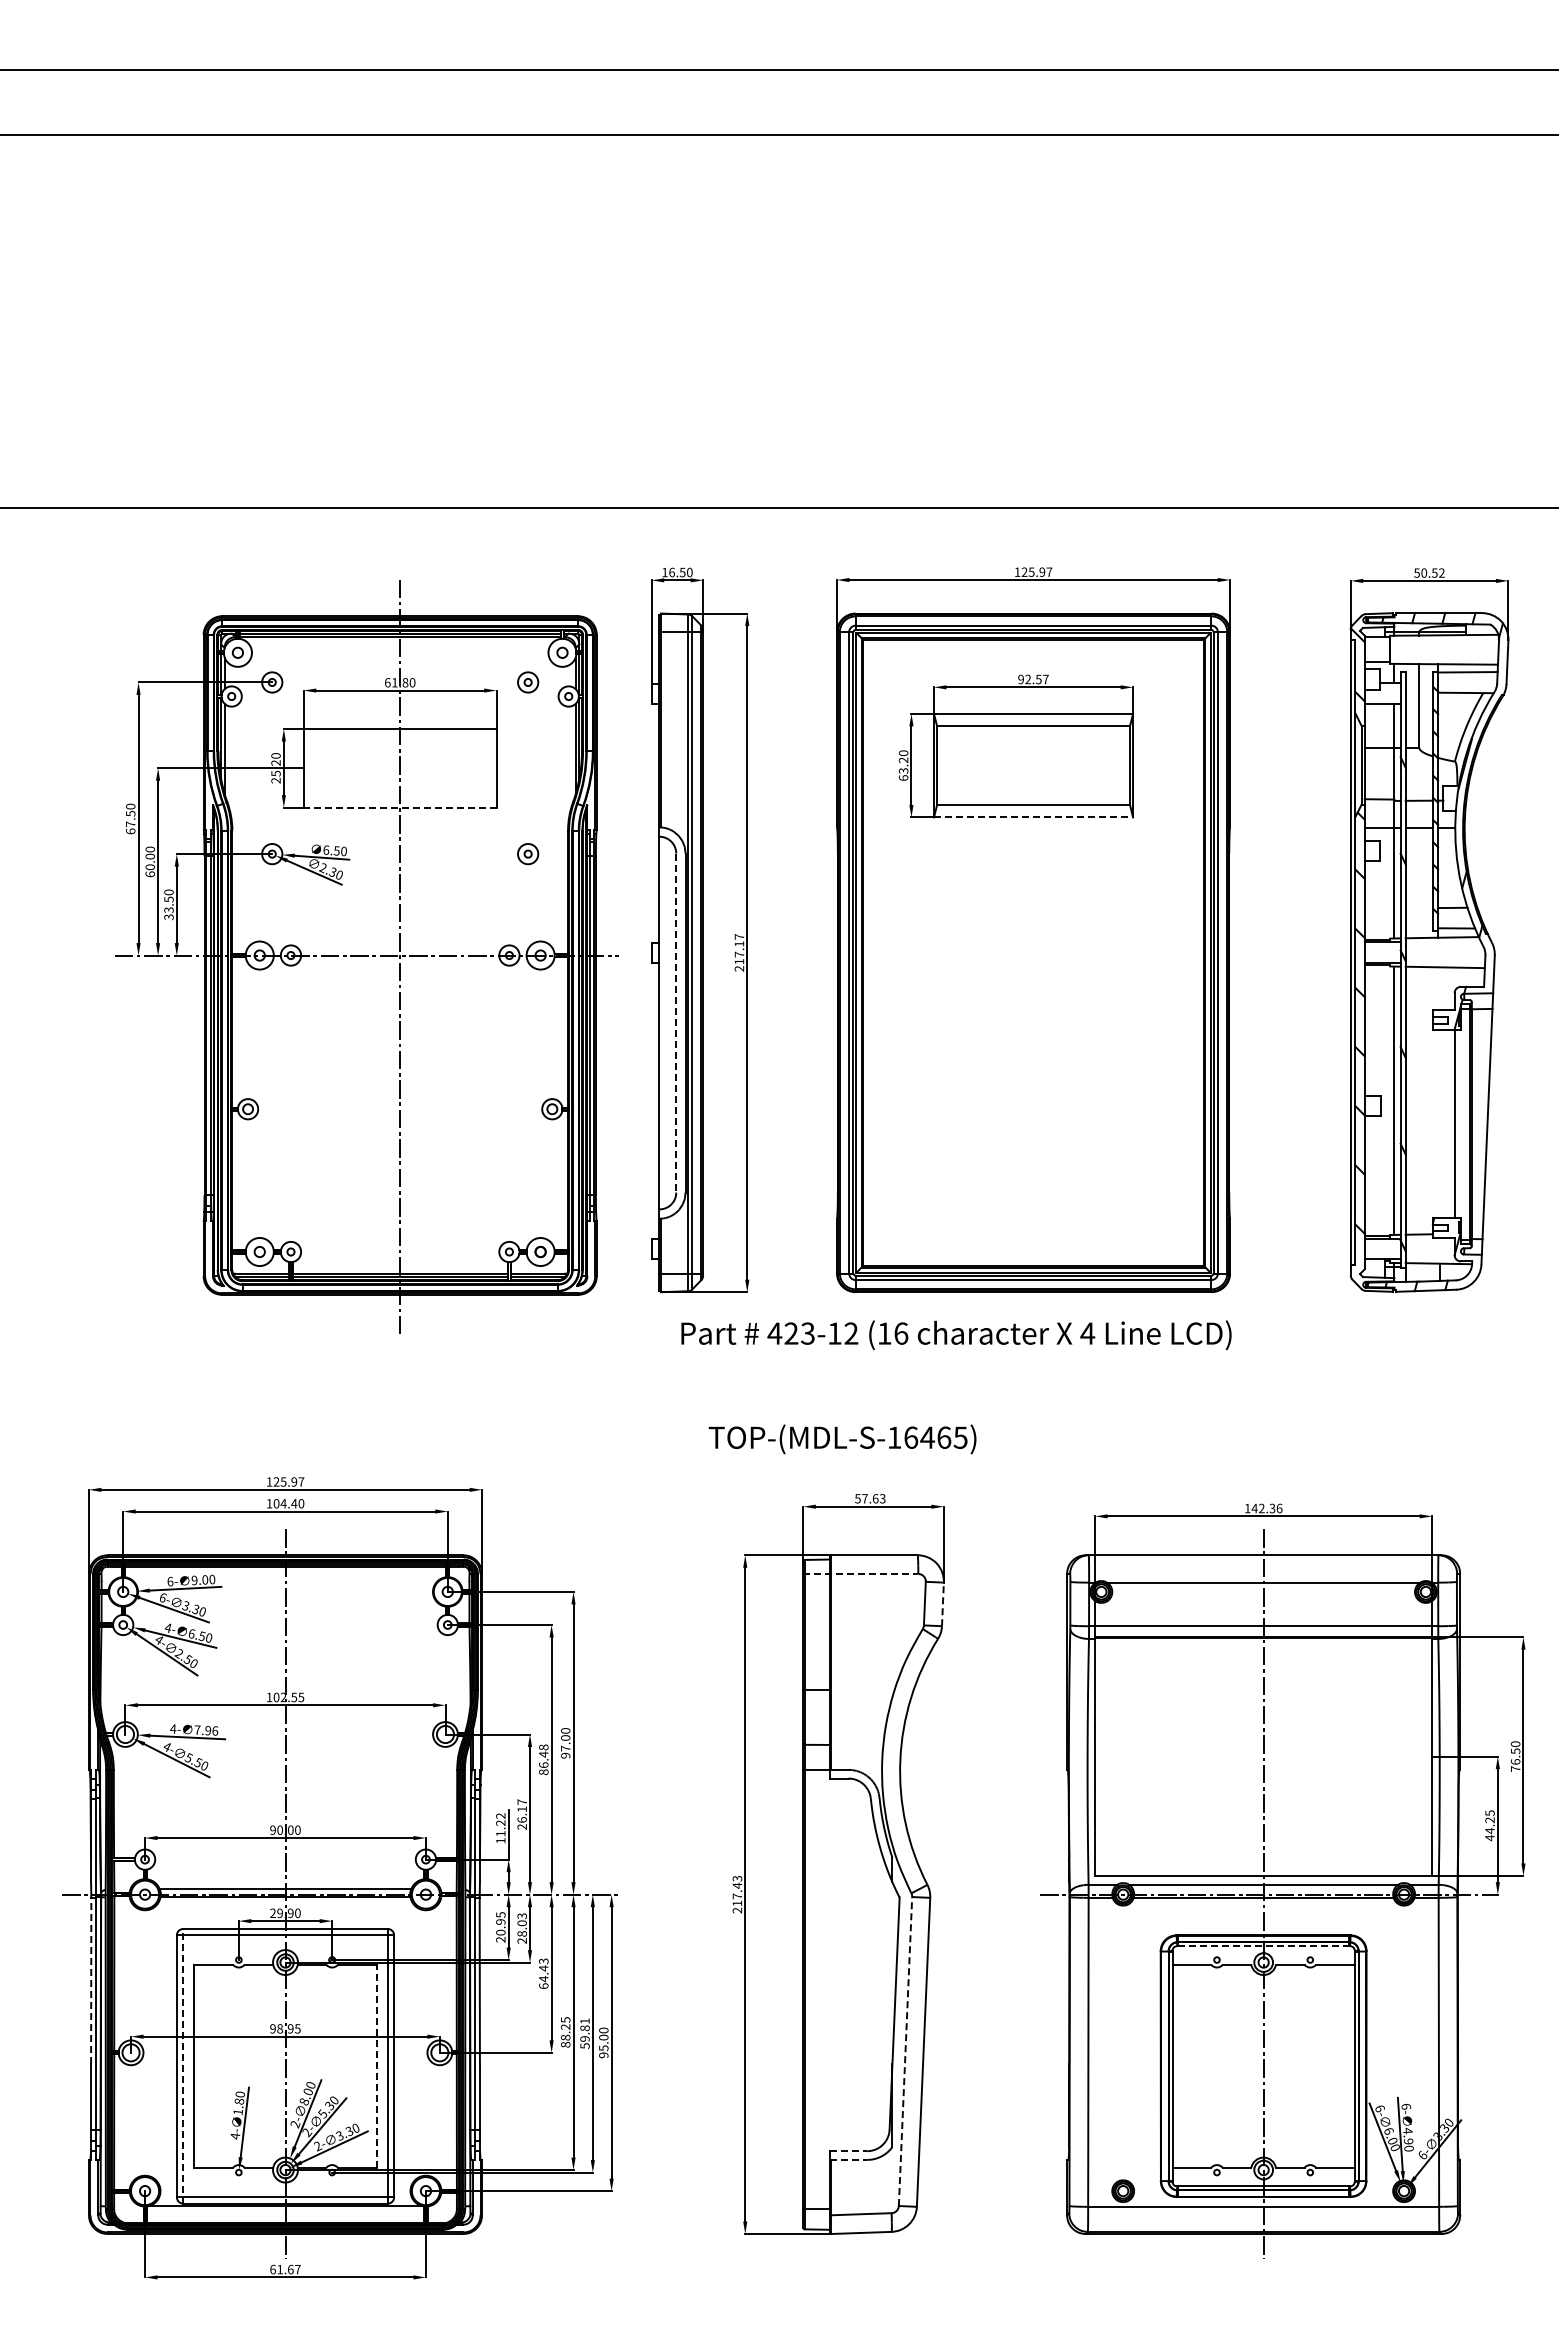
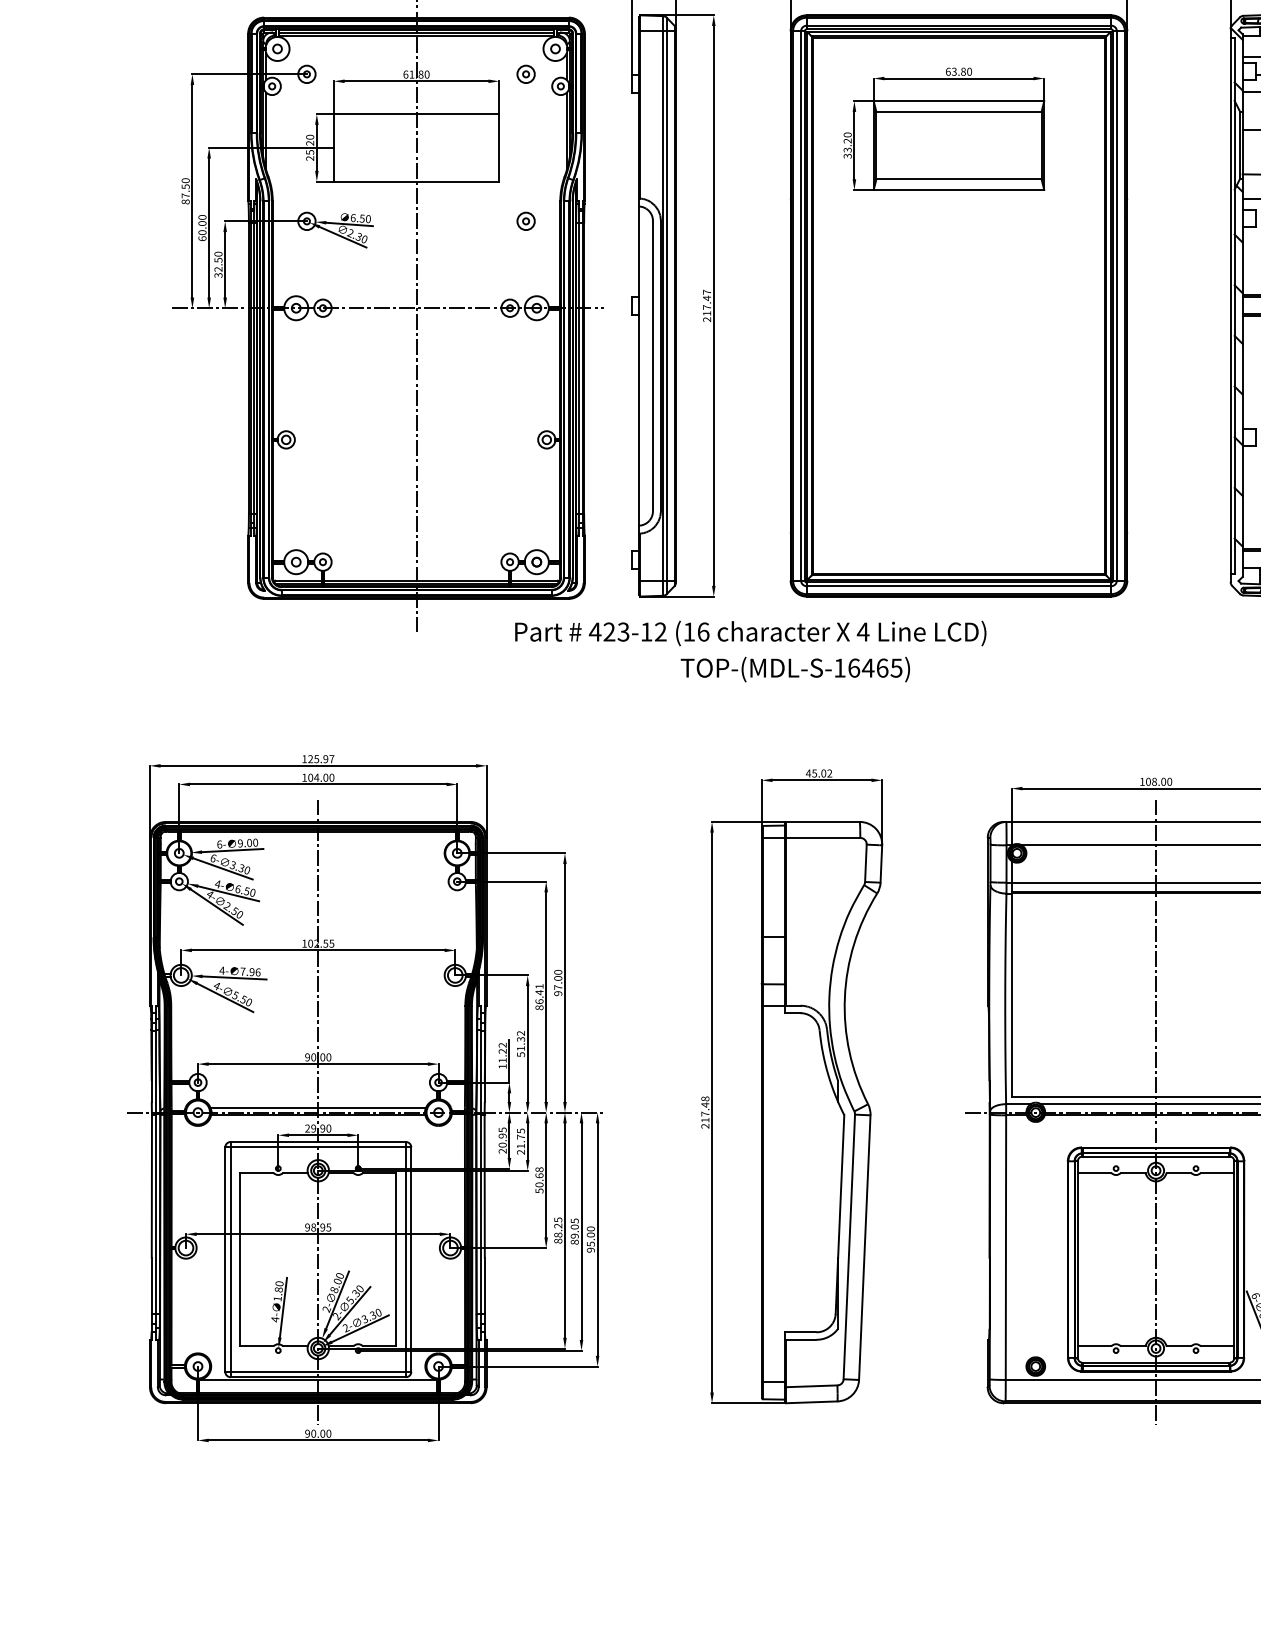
text: (1033, 679) -> (958, 71), 92.57 -> 63.80
text: (903, 777) -> (847, 155), 63.20 -> 33.20
line: (399, 807) -> (415, 181), dashed -> solid
line: (1033, 817) -> (958, 190), dashed -> solid
text: (130, 831) -> (185, 202), 67.50 -> 87.50
text: (169, 910) -> (218, 269), 33.50 -> 32.50
text: (739, 944) -> (707, 298), 217.17 -> 217.47
line: (676, 1023) -> (653, 366), dashed -> solid
text: (956, 1335) -> (750, 633), moved
text: (842, 1439) -> (795, 669), moved
text: (869, 1498) -> (818, 773), 57.63 -> 45.02
text: (294, 1503) -> (325, 777), 104.40 -> 104.00
text: (1266, 1508) -> (1158, 781), 142.36 -> 108.00
line: (861, 1574) -> (811, 838), dashed -> solid
line: (942, 1604) -> (881, 864), dashed -> solid
text: (543, 1747) -> (539, 986), 86.48 -> 86.41
text: (521, 1814) -> (520, 1043), 26.17 -> 51.32
text: (737, 1878) -> (705, 1098), 217.43 -> 217.48
text: (521, 1924) -> (520, 1138), 28.03 -> 21.75
line: (1263, 1946) -> (1155, 1157), dashed -> solid
text: (543, 1973) -> (539, 1180), 64.43 -> 50.68
line: (91, 1980) -> (152, 1186), dashed -> solid
text: (584, 2033) -> (574, 1231), 59.81 -> 89.05
line: (905, 2051) -> (849, 1246), dashed -> solid
line: (183, 2065) -> (230, 1258), dashed -> solid
line: (376, 2065) -> (396, 1258), dashed -> solid
line: (848, 2151) -> (800, 1332), dashed -> solid
line: (848, 2159) -> (800, 1339), dashed -> solid
text: (285, 2269) -> (318, 1433), 61.67 -> 90.00

